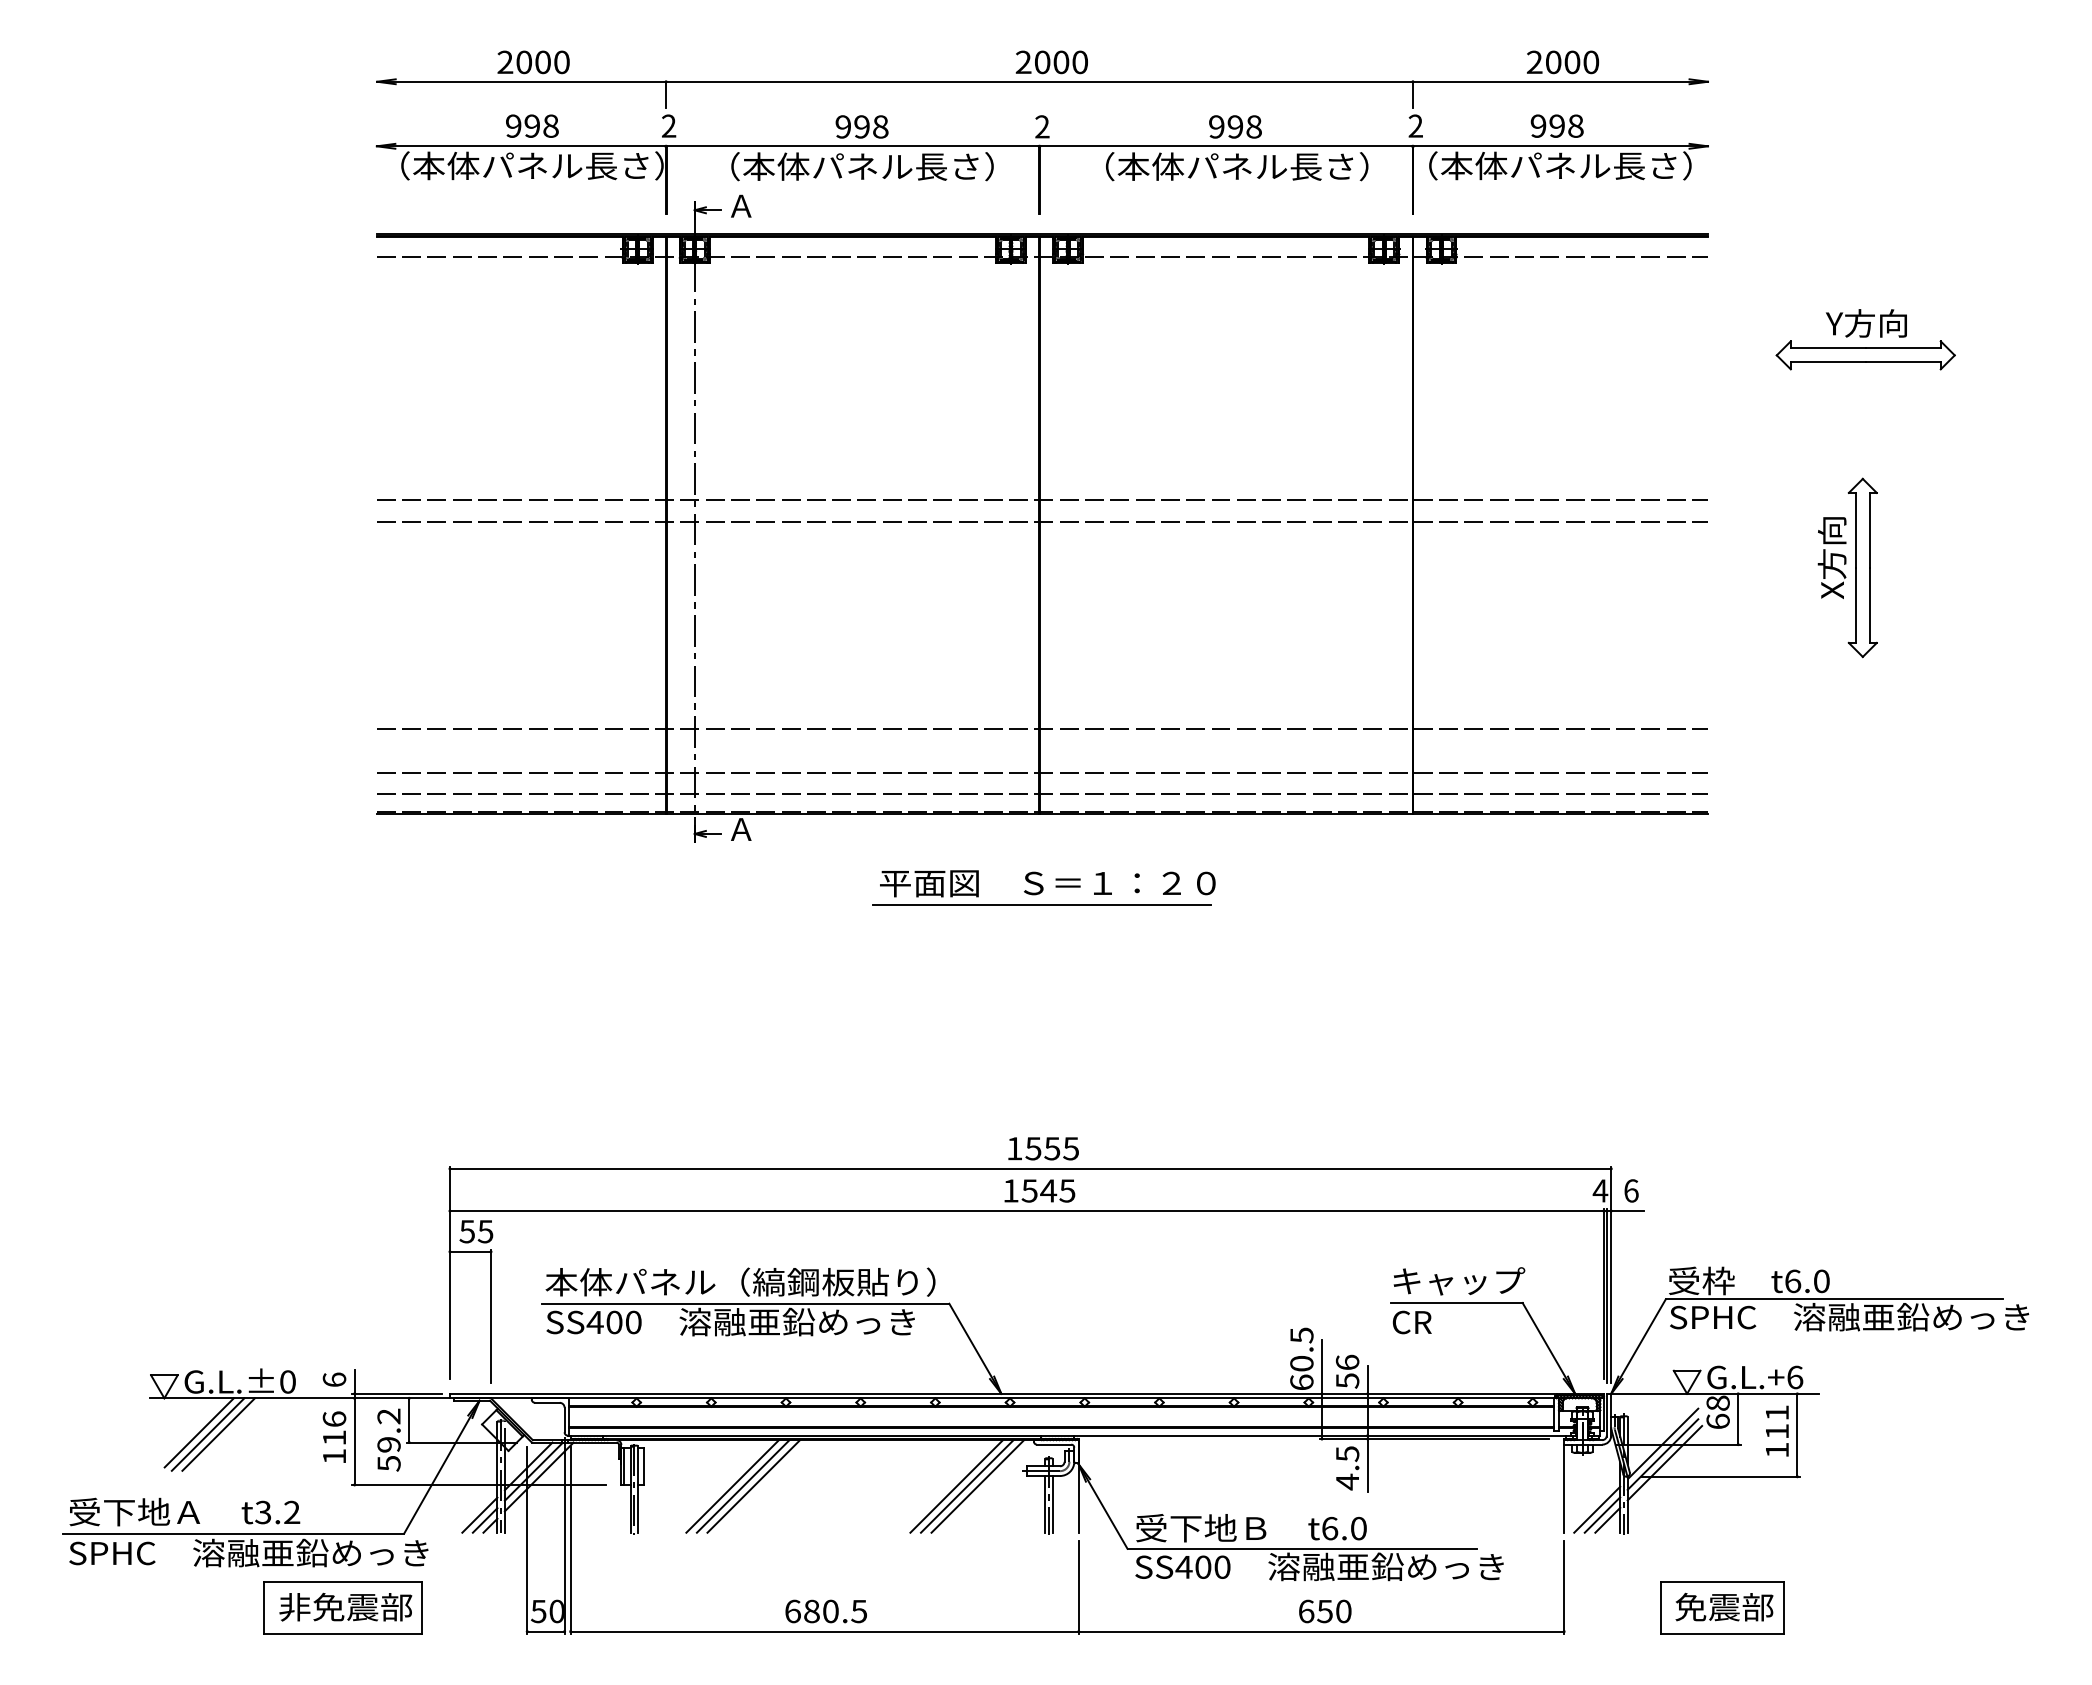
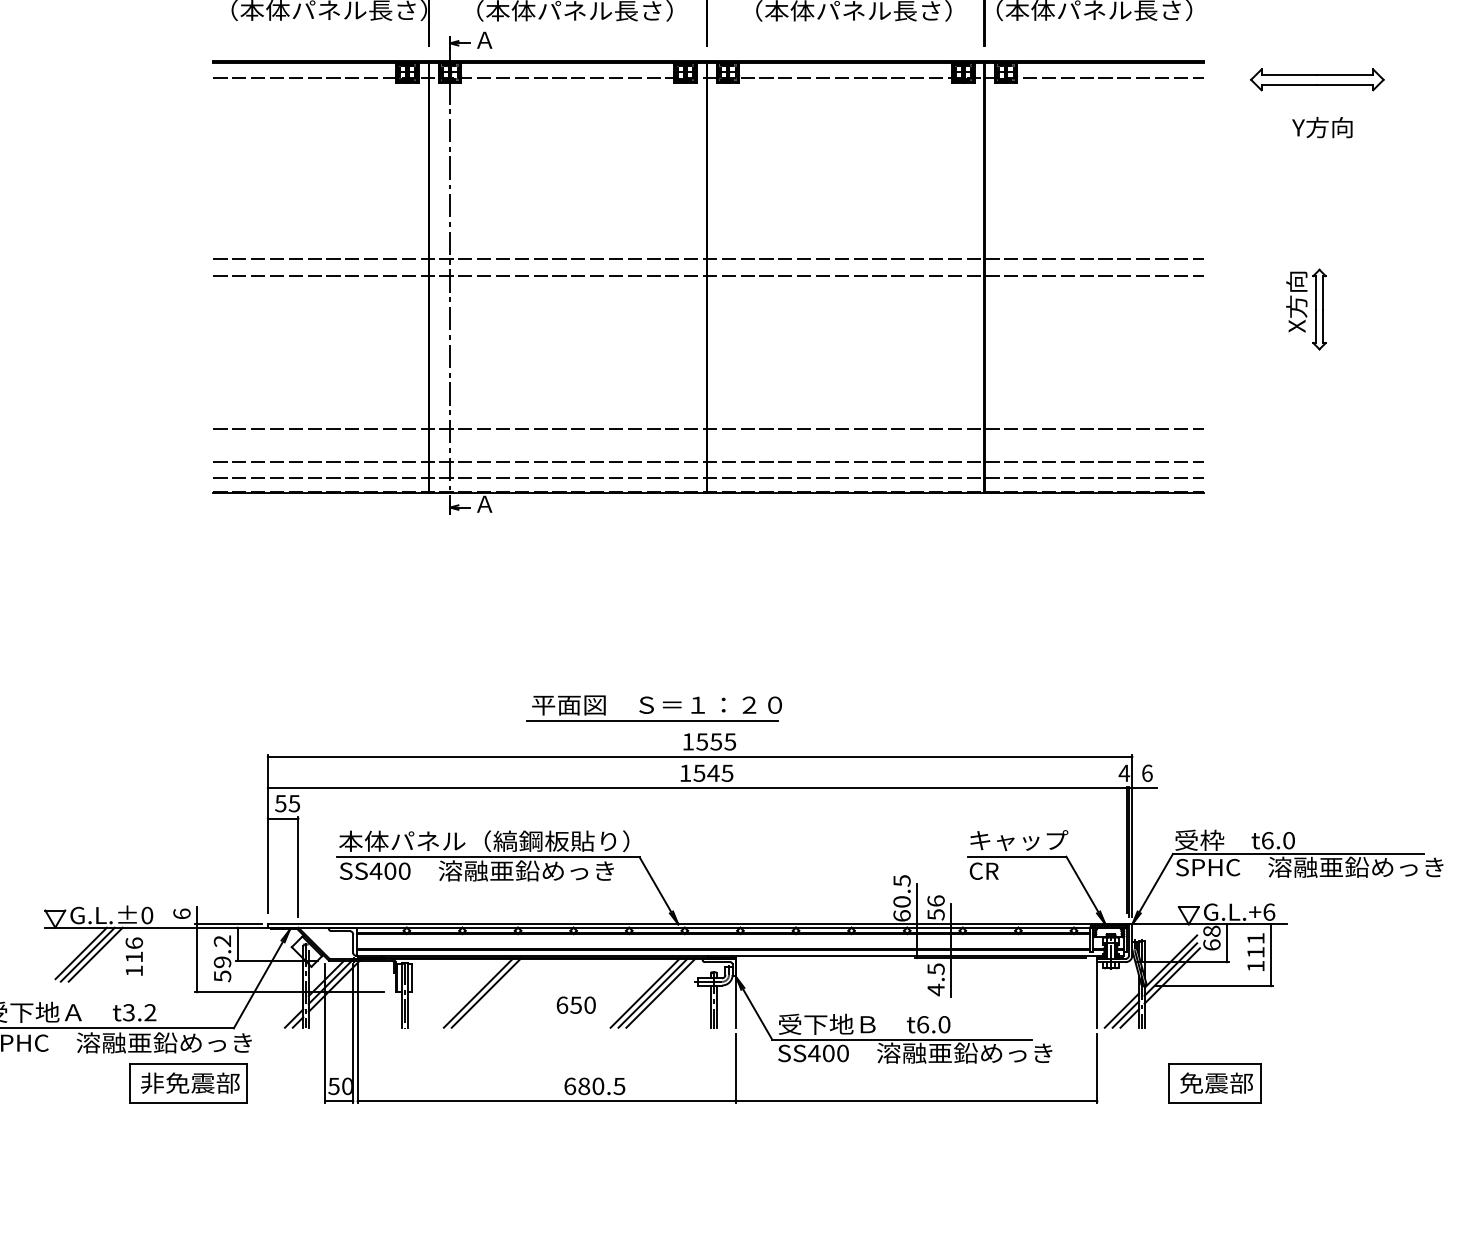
part: (1865, 355) -> (1317, 79), moved
part: (1862, 567) -> (1319, 309), size x0.6
part: (1043, 887) -> (653, 708), moved
text: (334, 1436) -> (134, 956), moved
line: (753, 1486) -> (493, 993), removed
line: (479, 1514) -> (289, 1014), removed
text: (825, 1611) -> (594, 1086), moved
text: (1325, 1611) -> (576, 1005), moved

